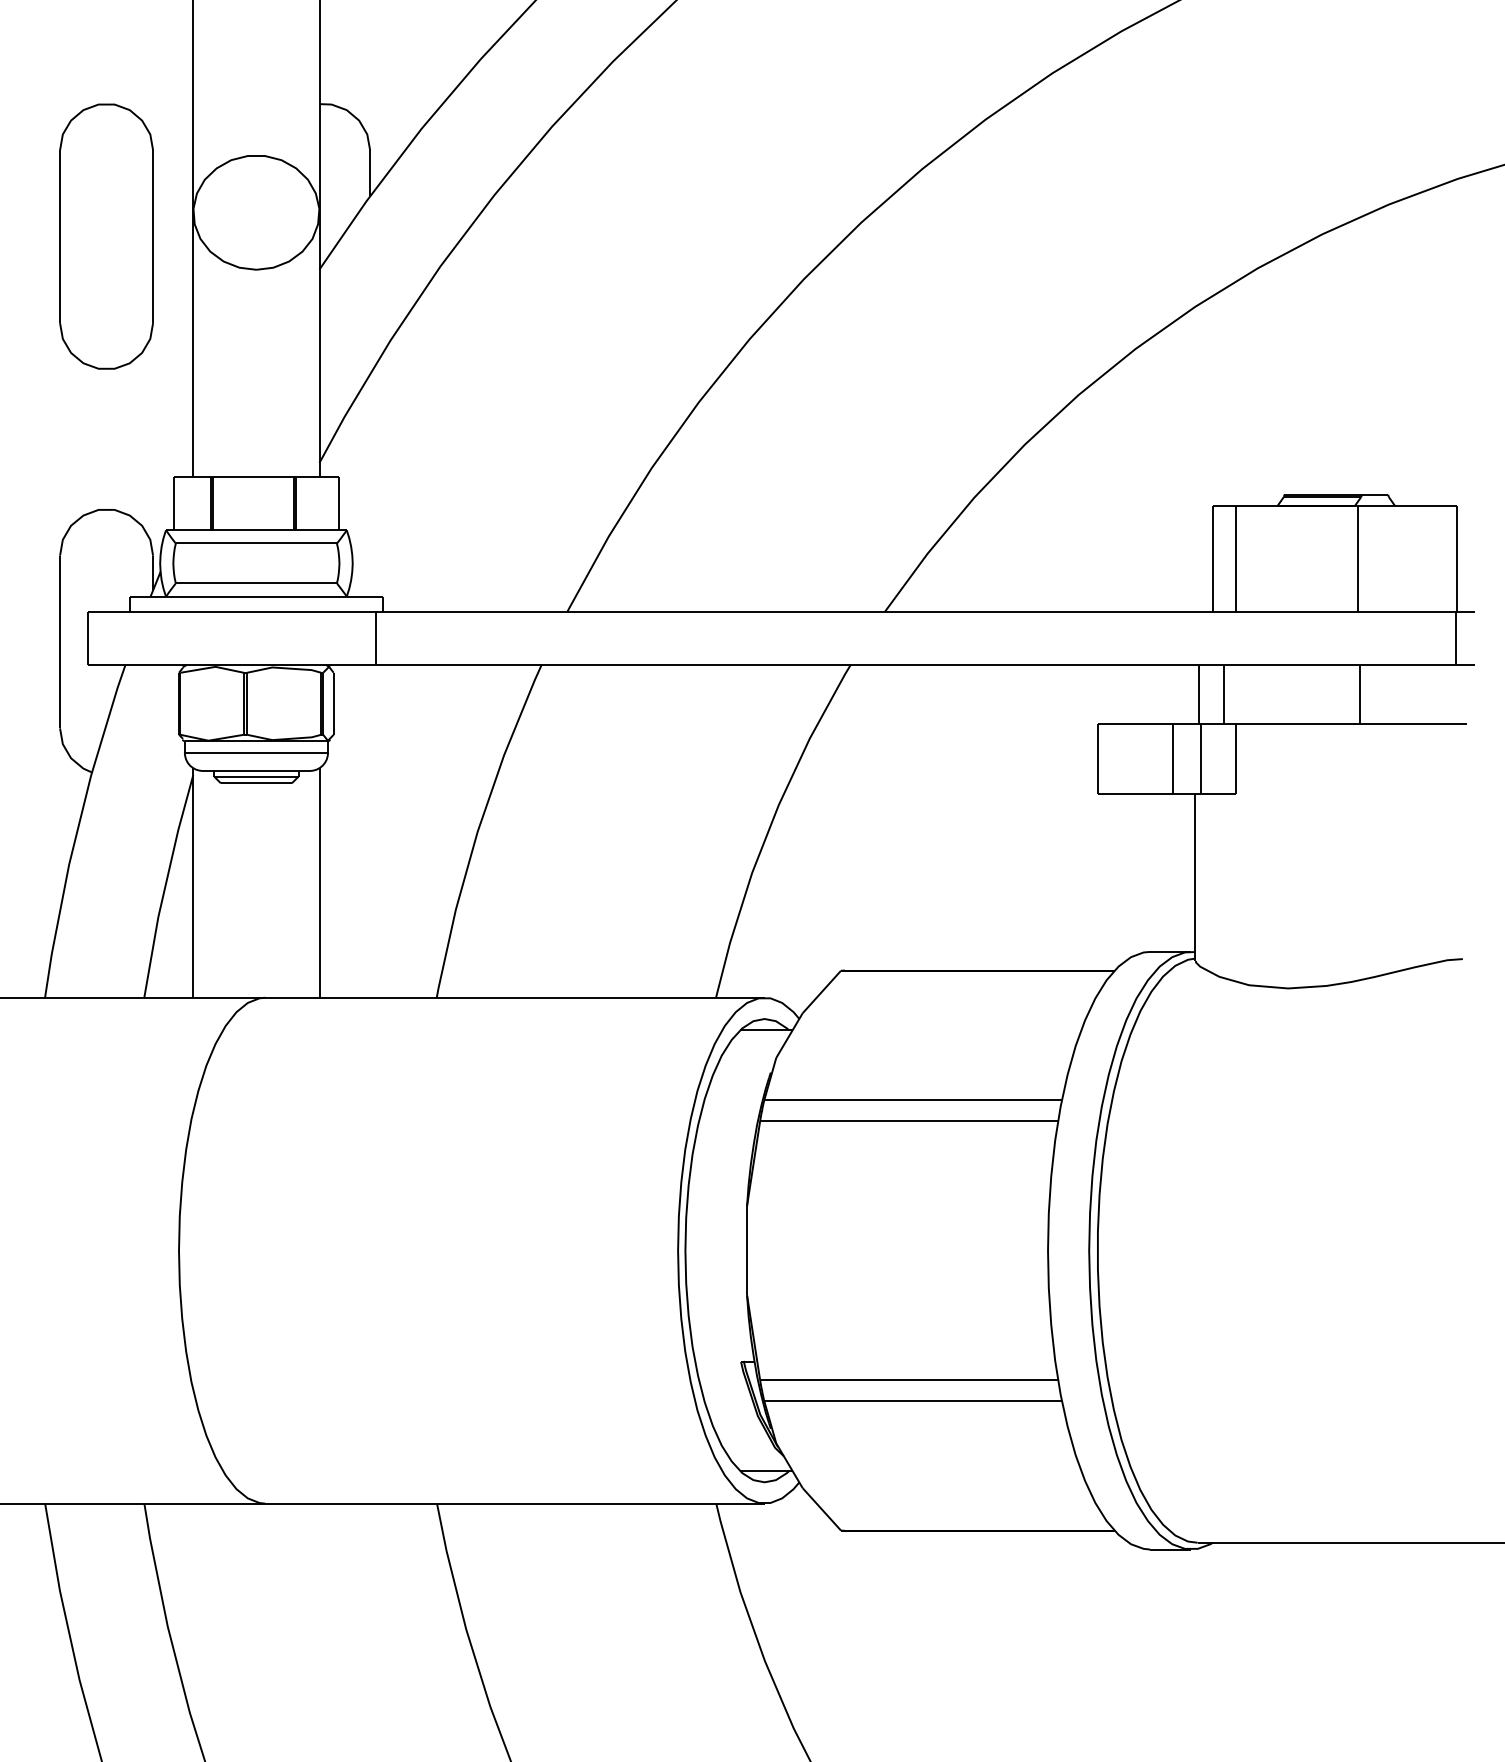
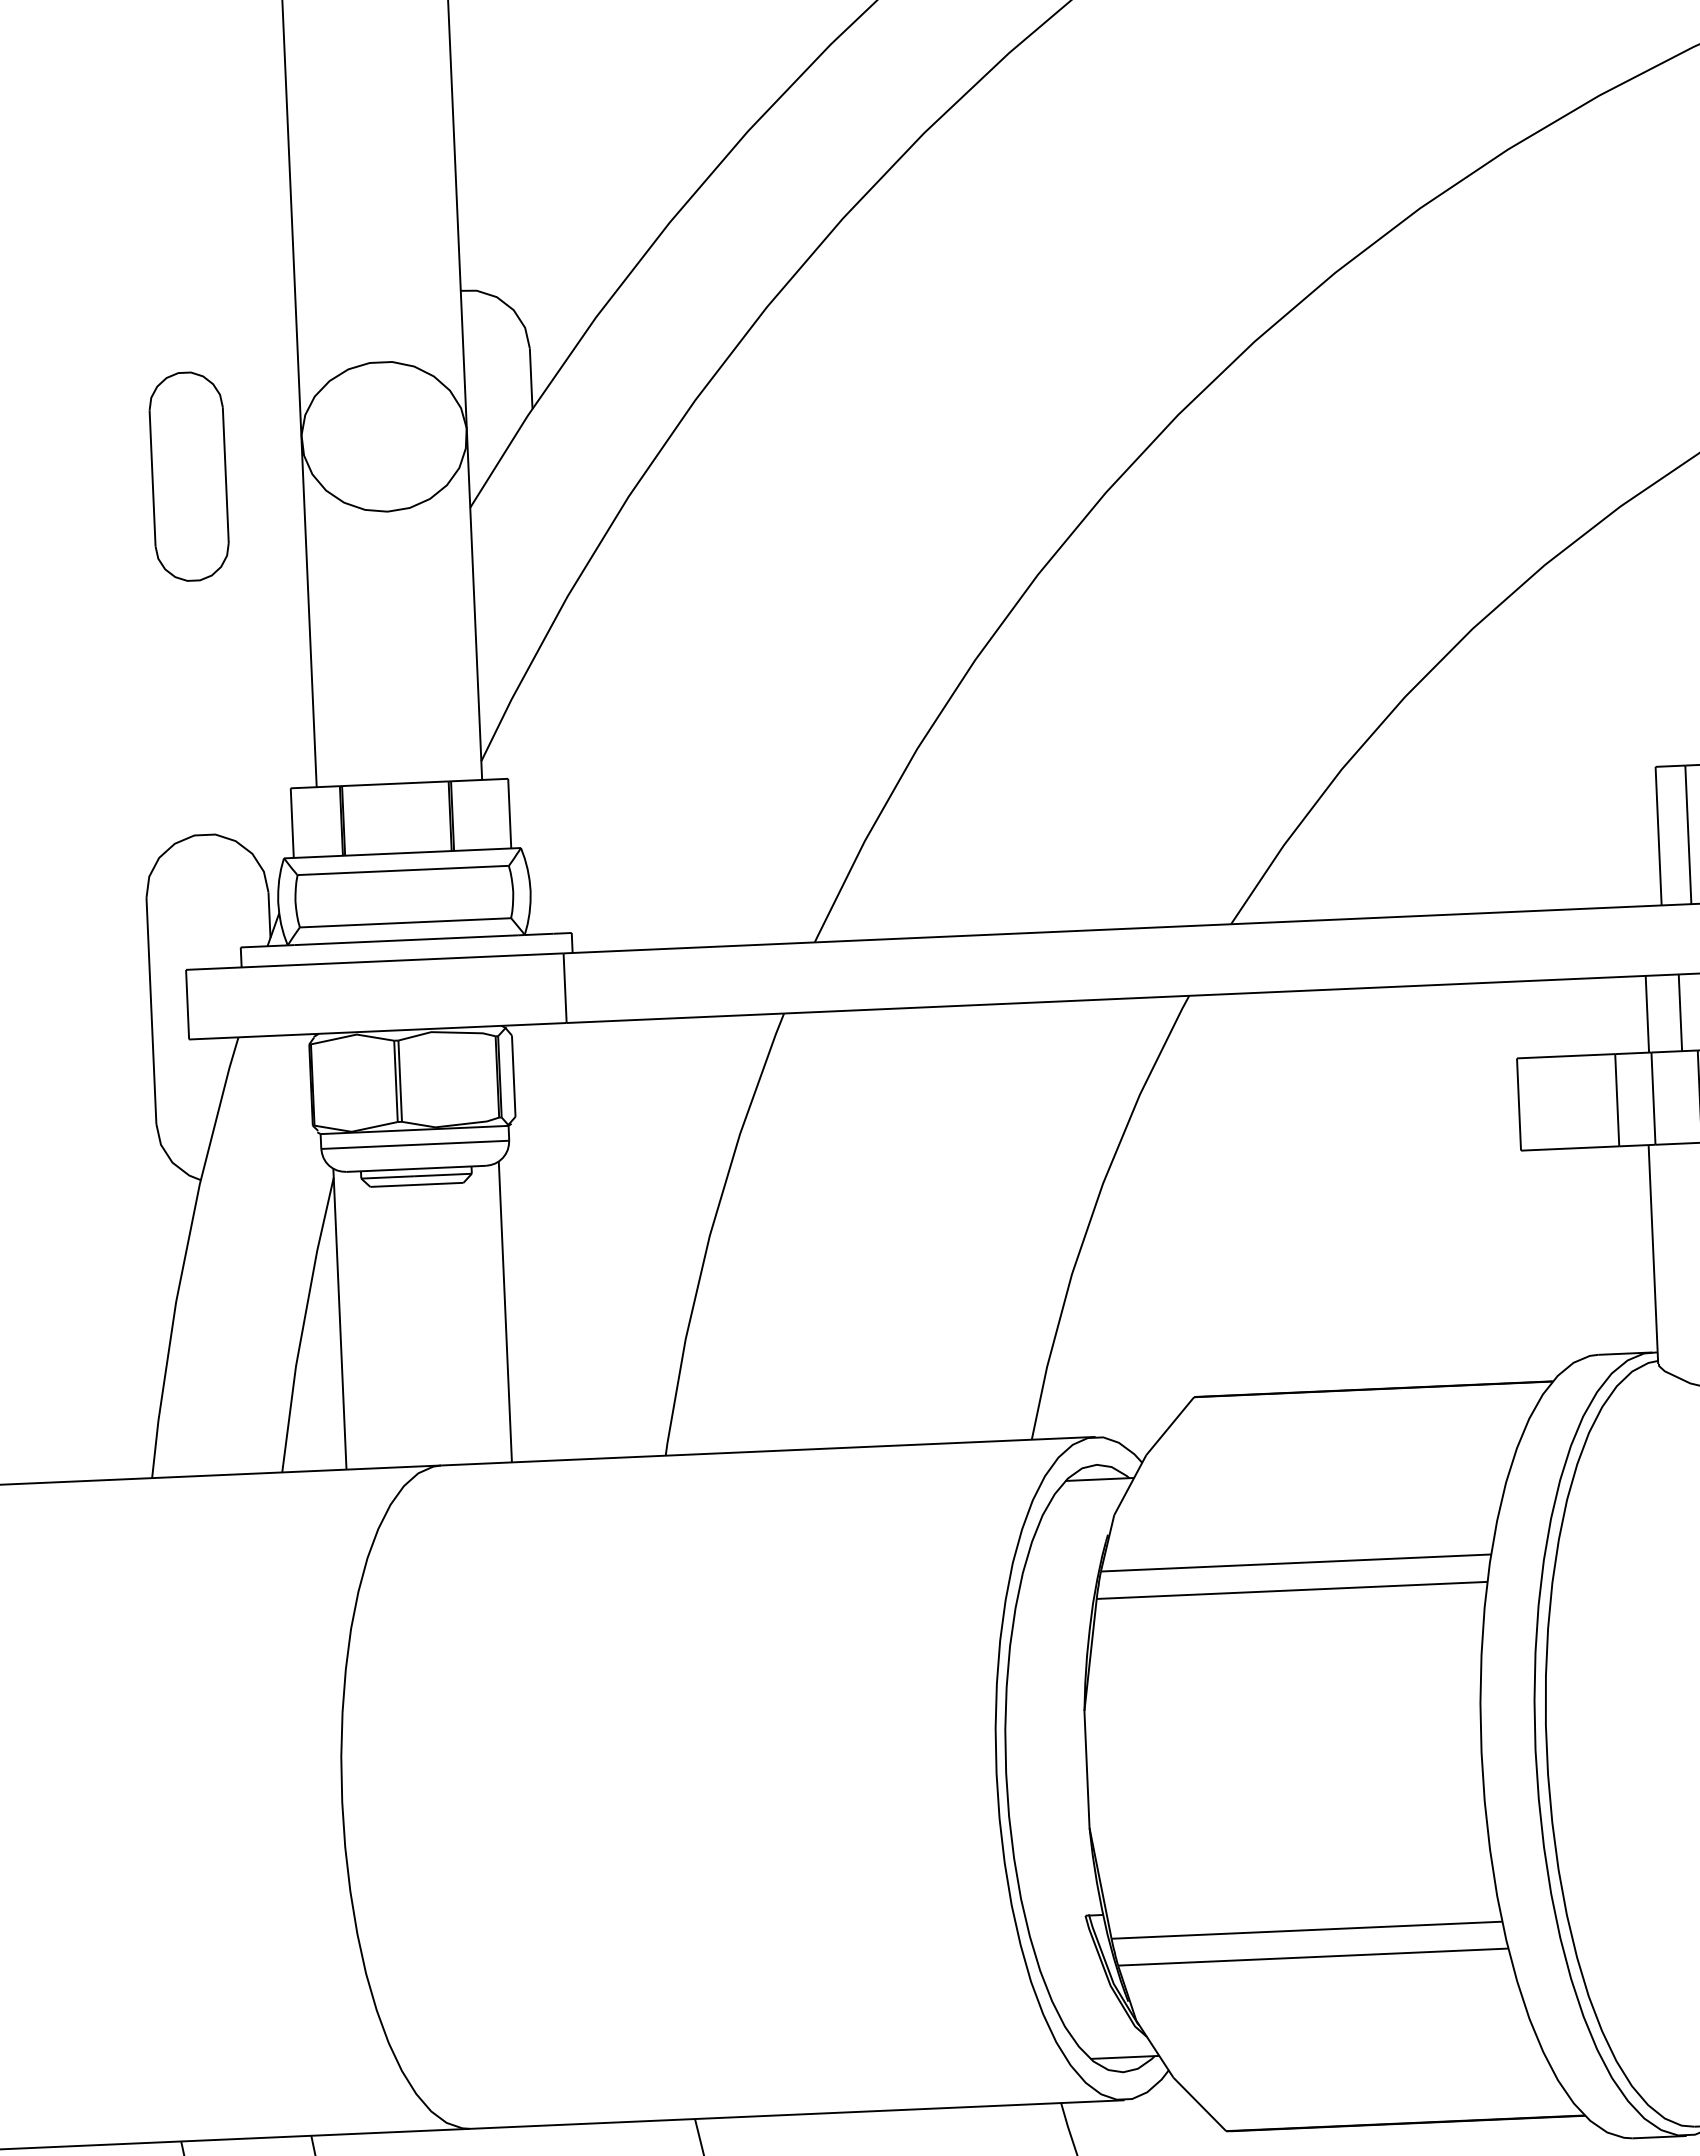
part: (106, 236) -> (189, 476), size x0.6

